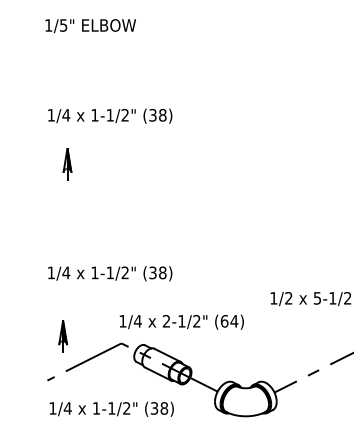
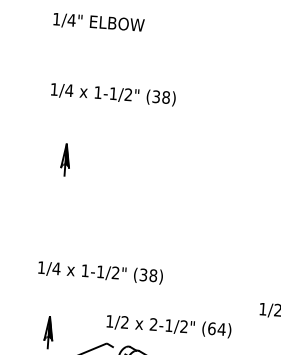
text: (63, 25) -> (71, 20), 1/5" -> 1/4"
text: (110, 115) -> (113, 93), moved
text: (137, 321) -> (124, 322), 1/4 -> 1/2

